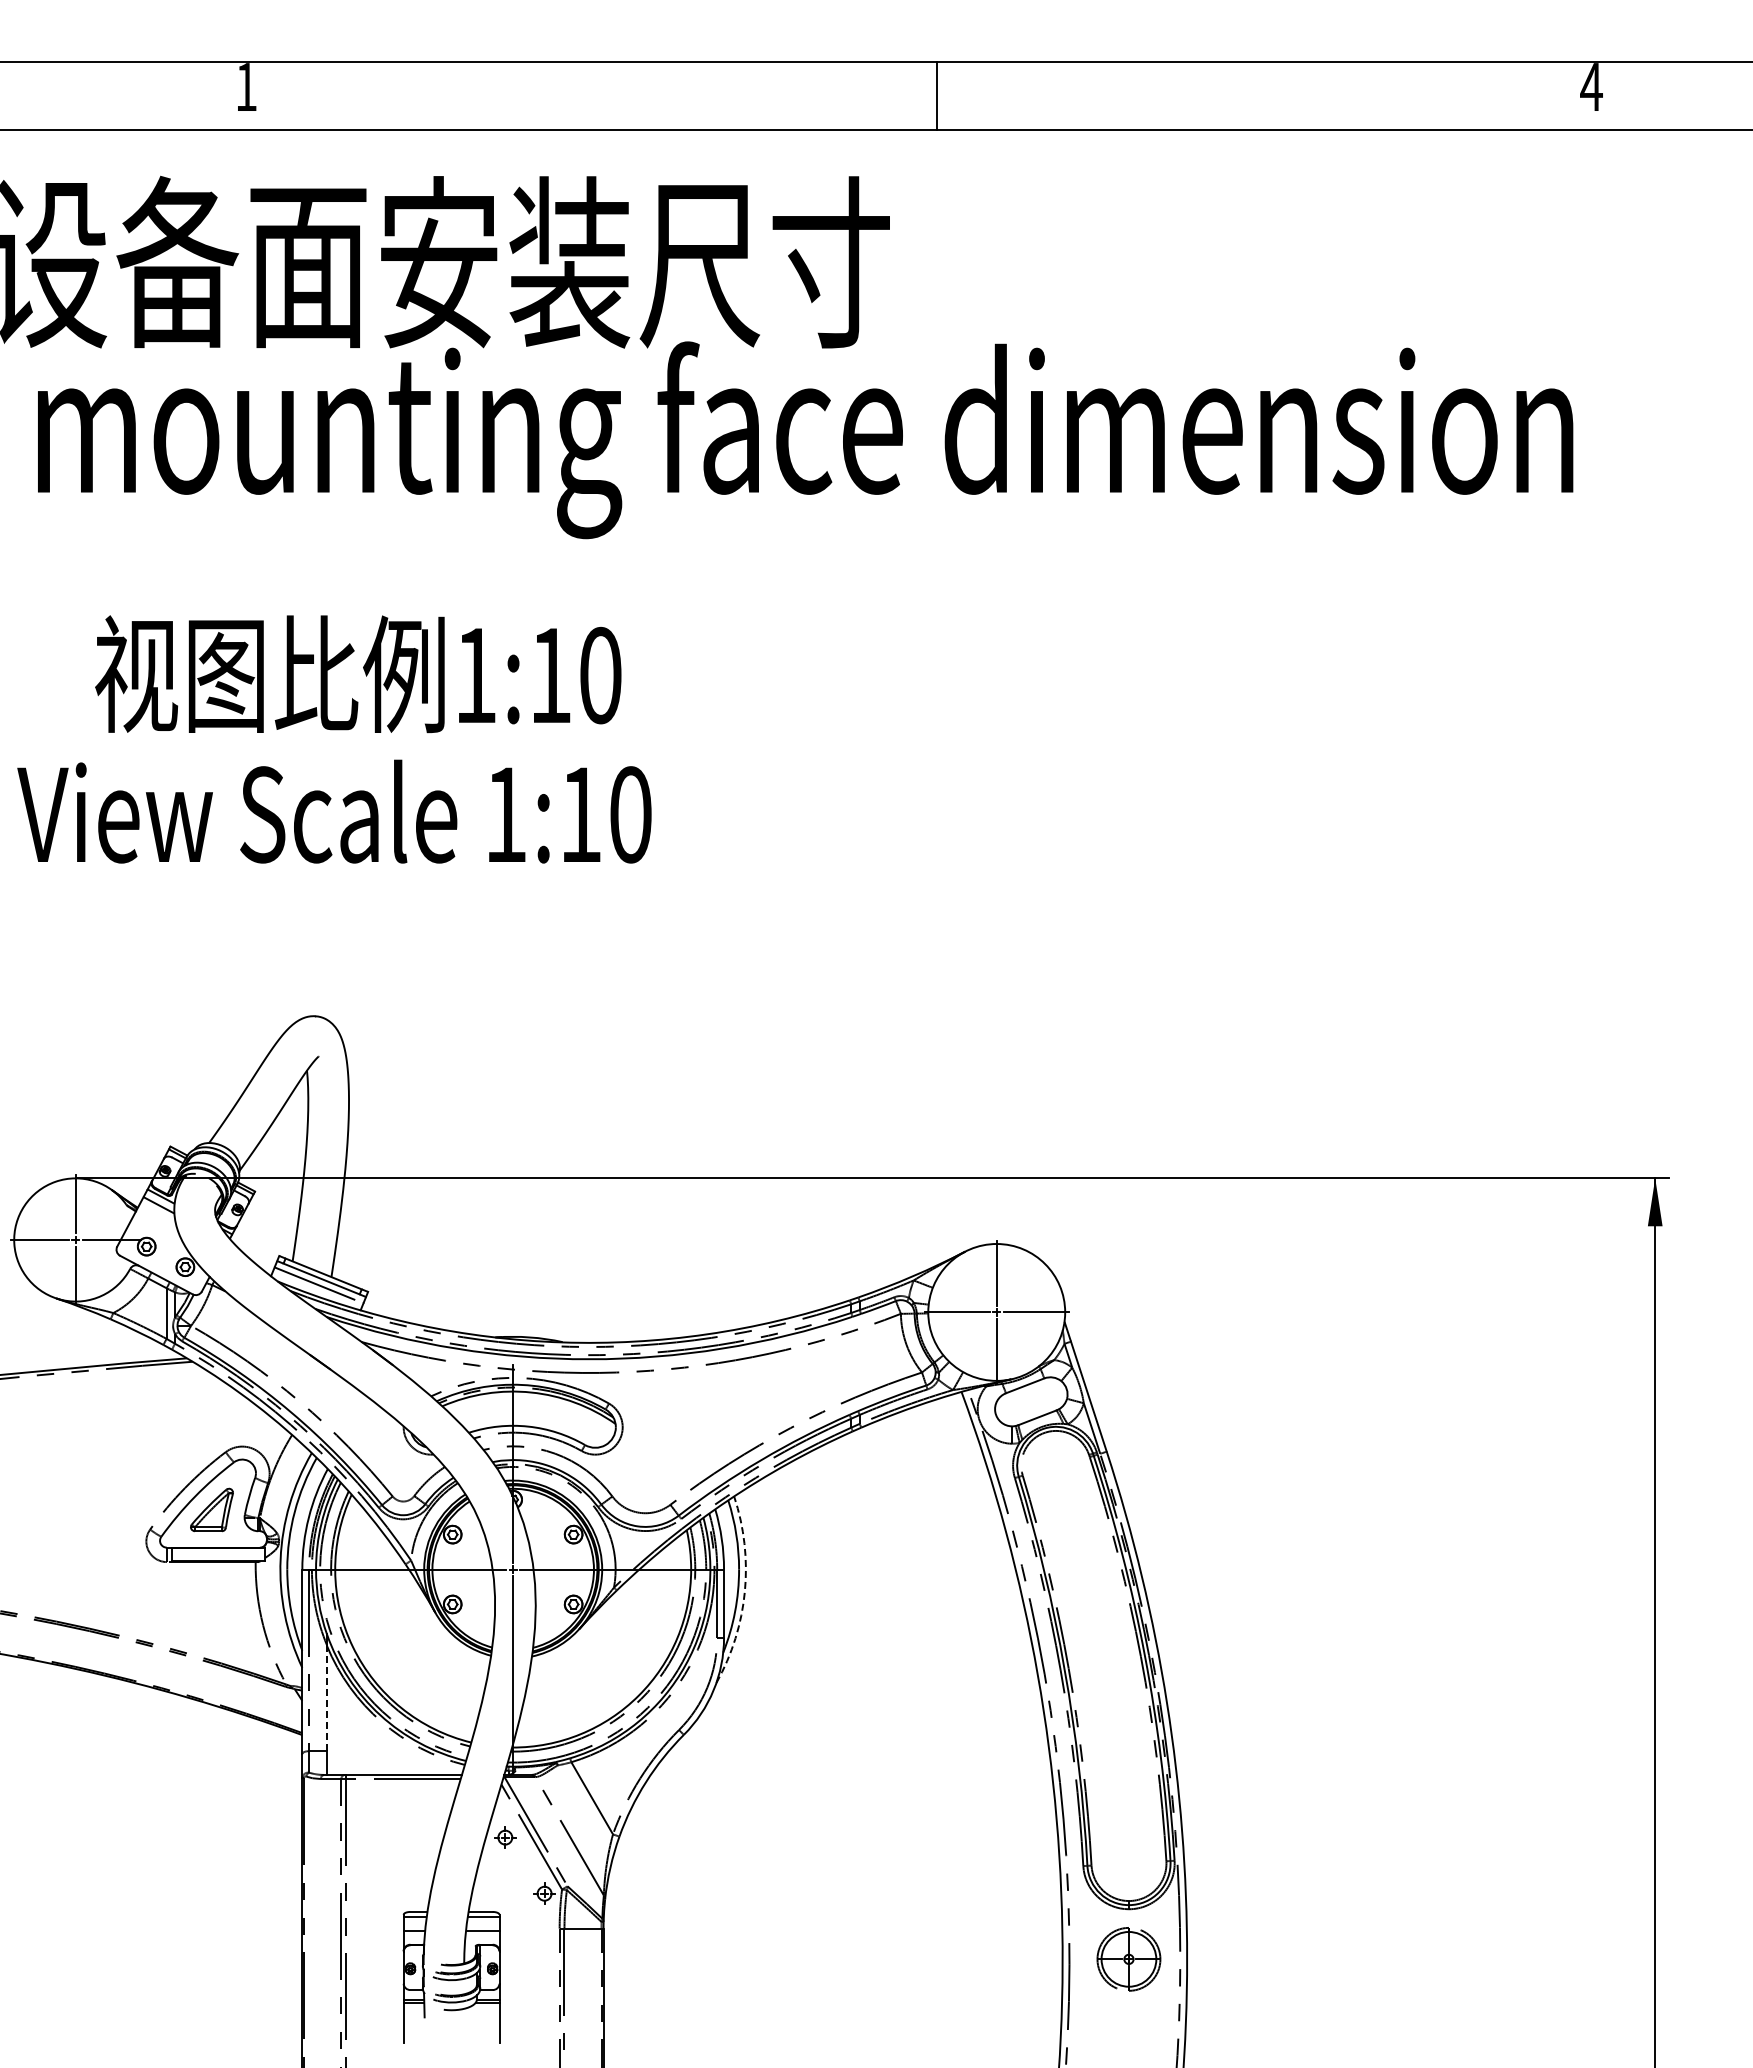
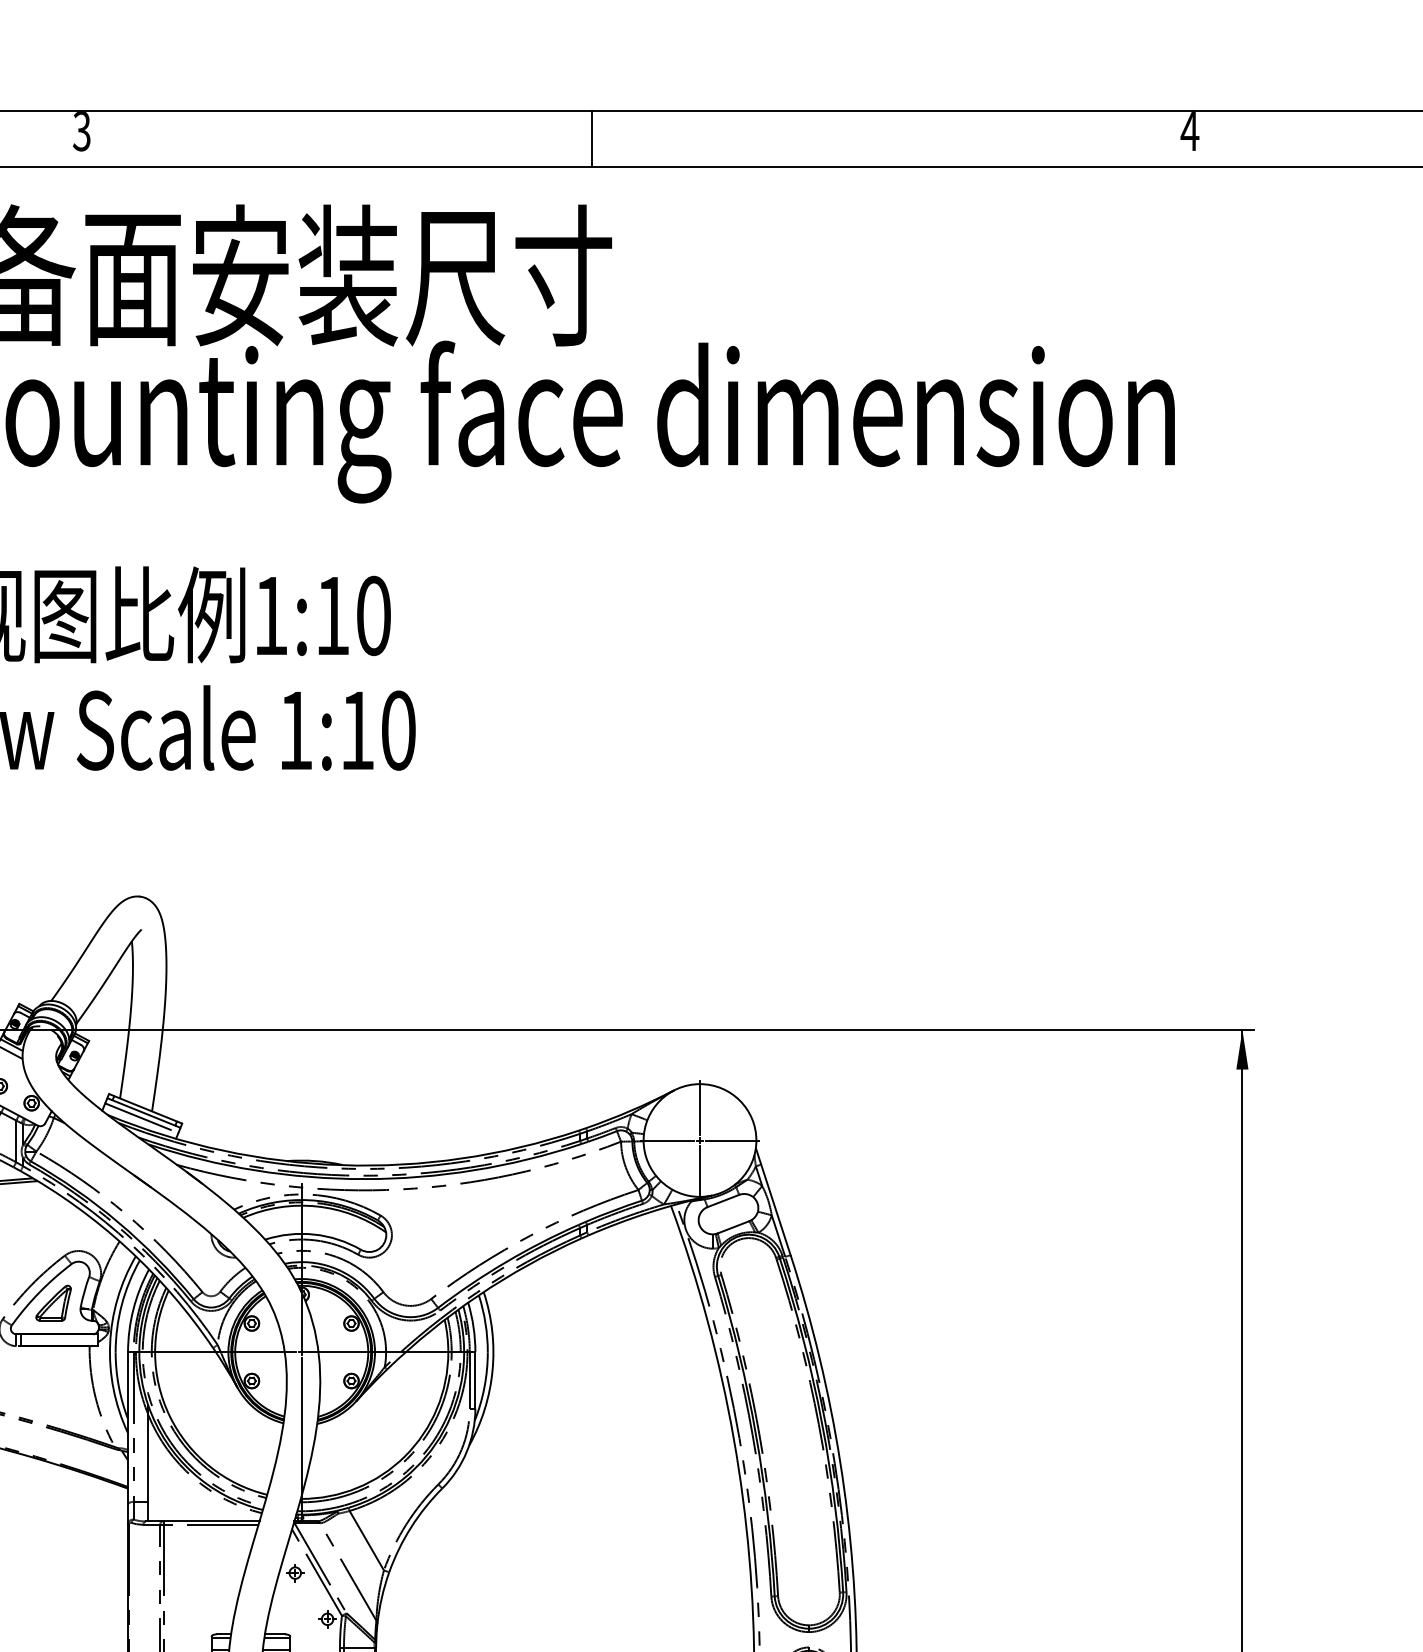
text: (245, 87) -> (81, 131), 1 -> 3
line: (936, 96) -> (591, 138), moved
arc: (744, 1591) -> (492, 1370), dashed -> solid
line: (326, 1698) -> (147, 1458), dashed -> solid

